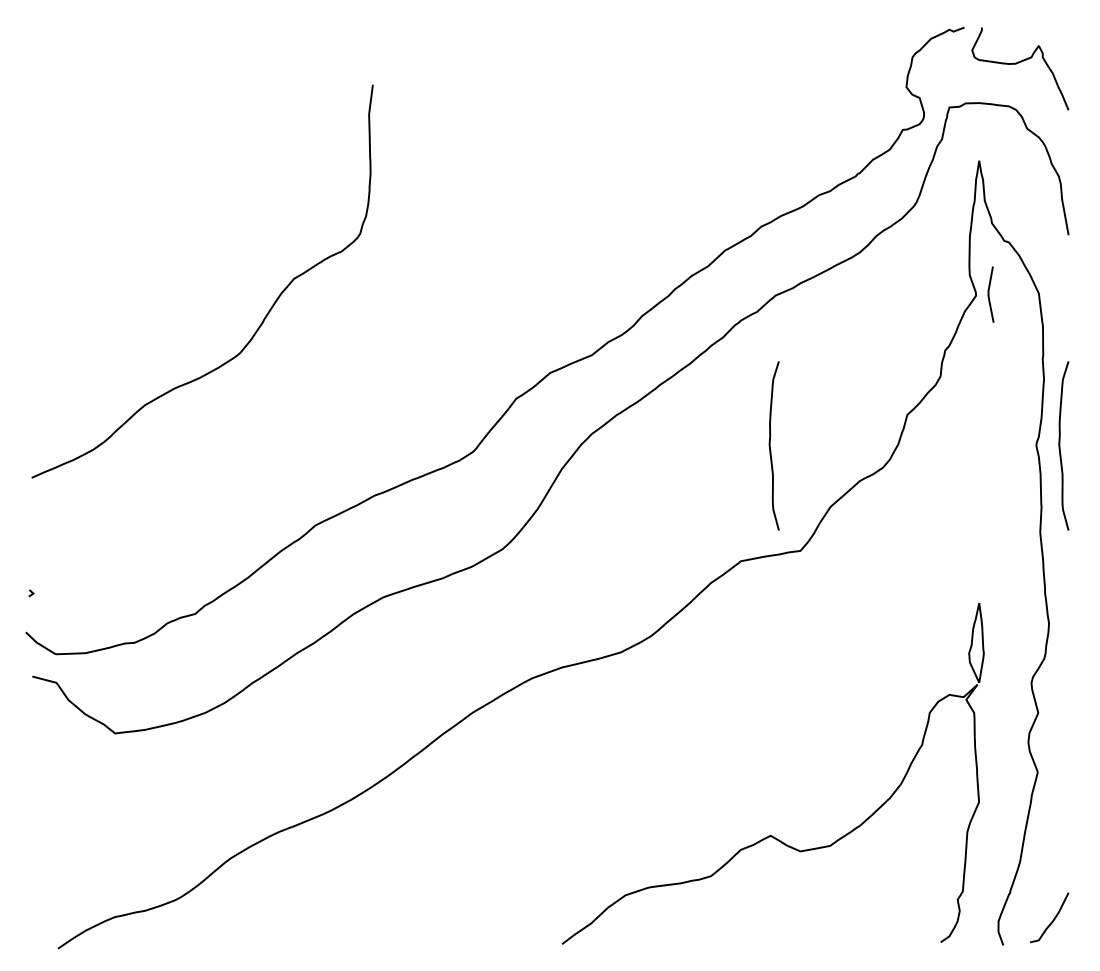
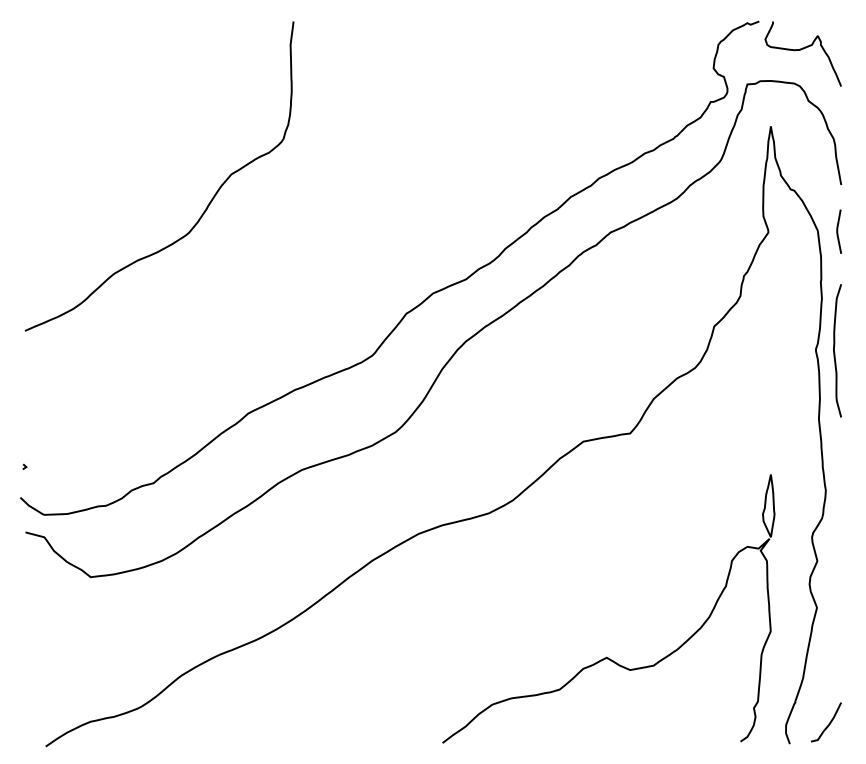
line: (990, 294) -> (838, 231), moved
curve: (262, 319) -> (206, 206), moved
curve: (771, 448) -> (607, 352), removed

